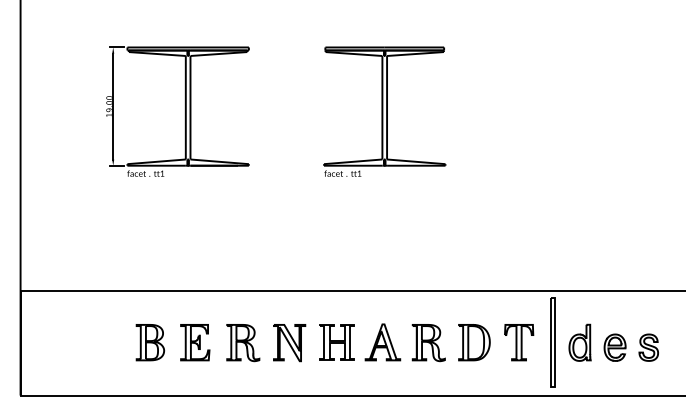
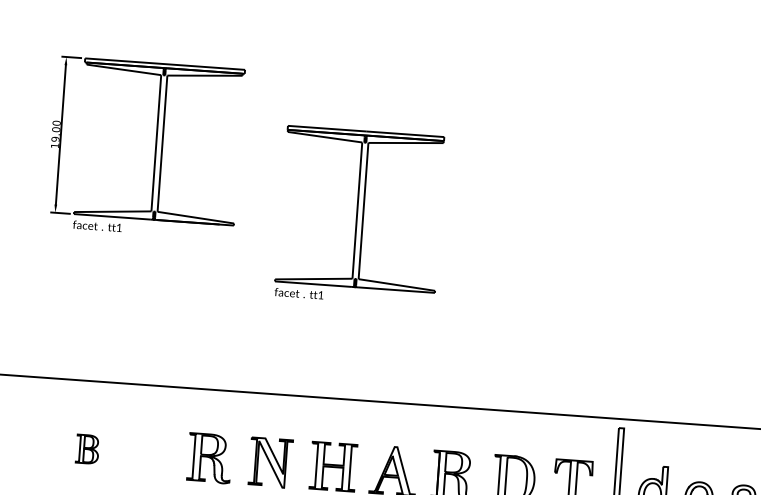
part: (384, 111) -> (359, 215), moved
part: (150, 342) -> (87, 448), size x0.6
part: (195, 342) -> (146, 453), removed

